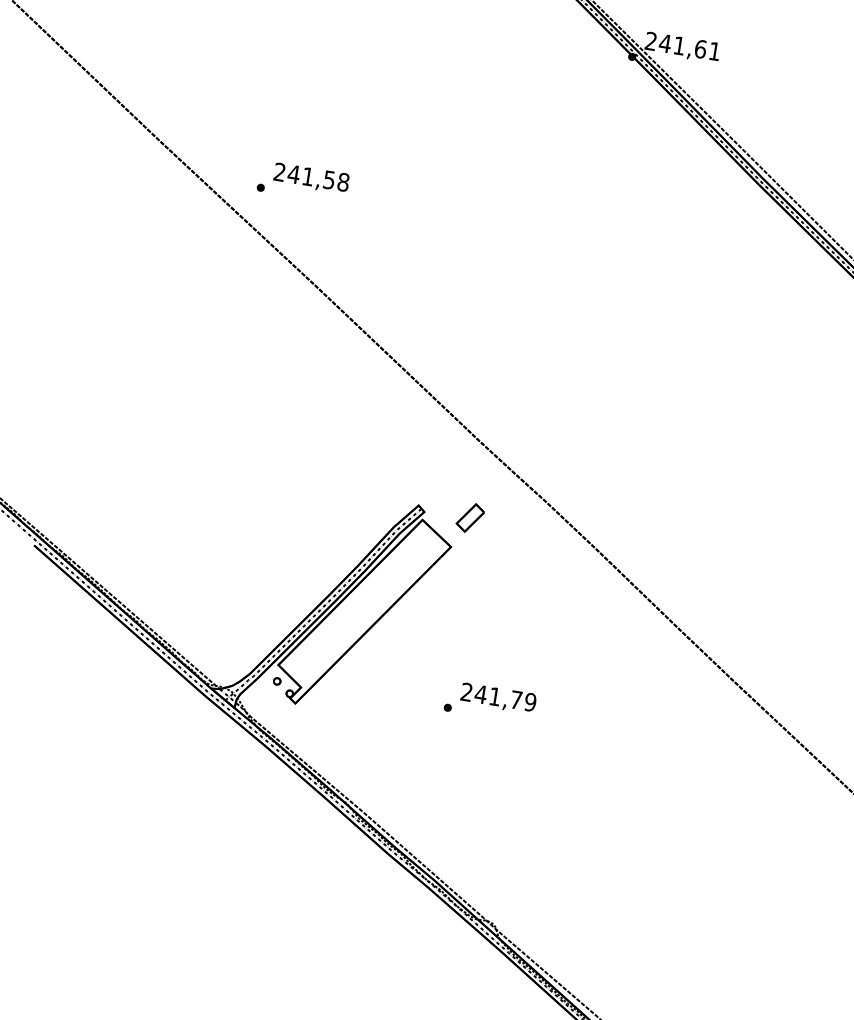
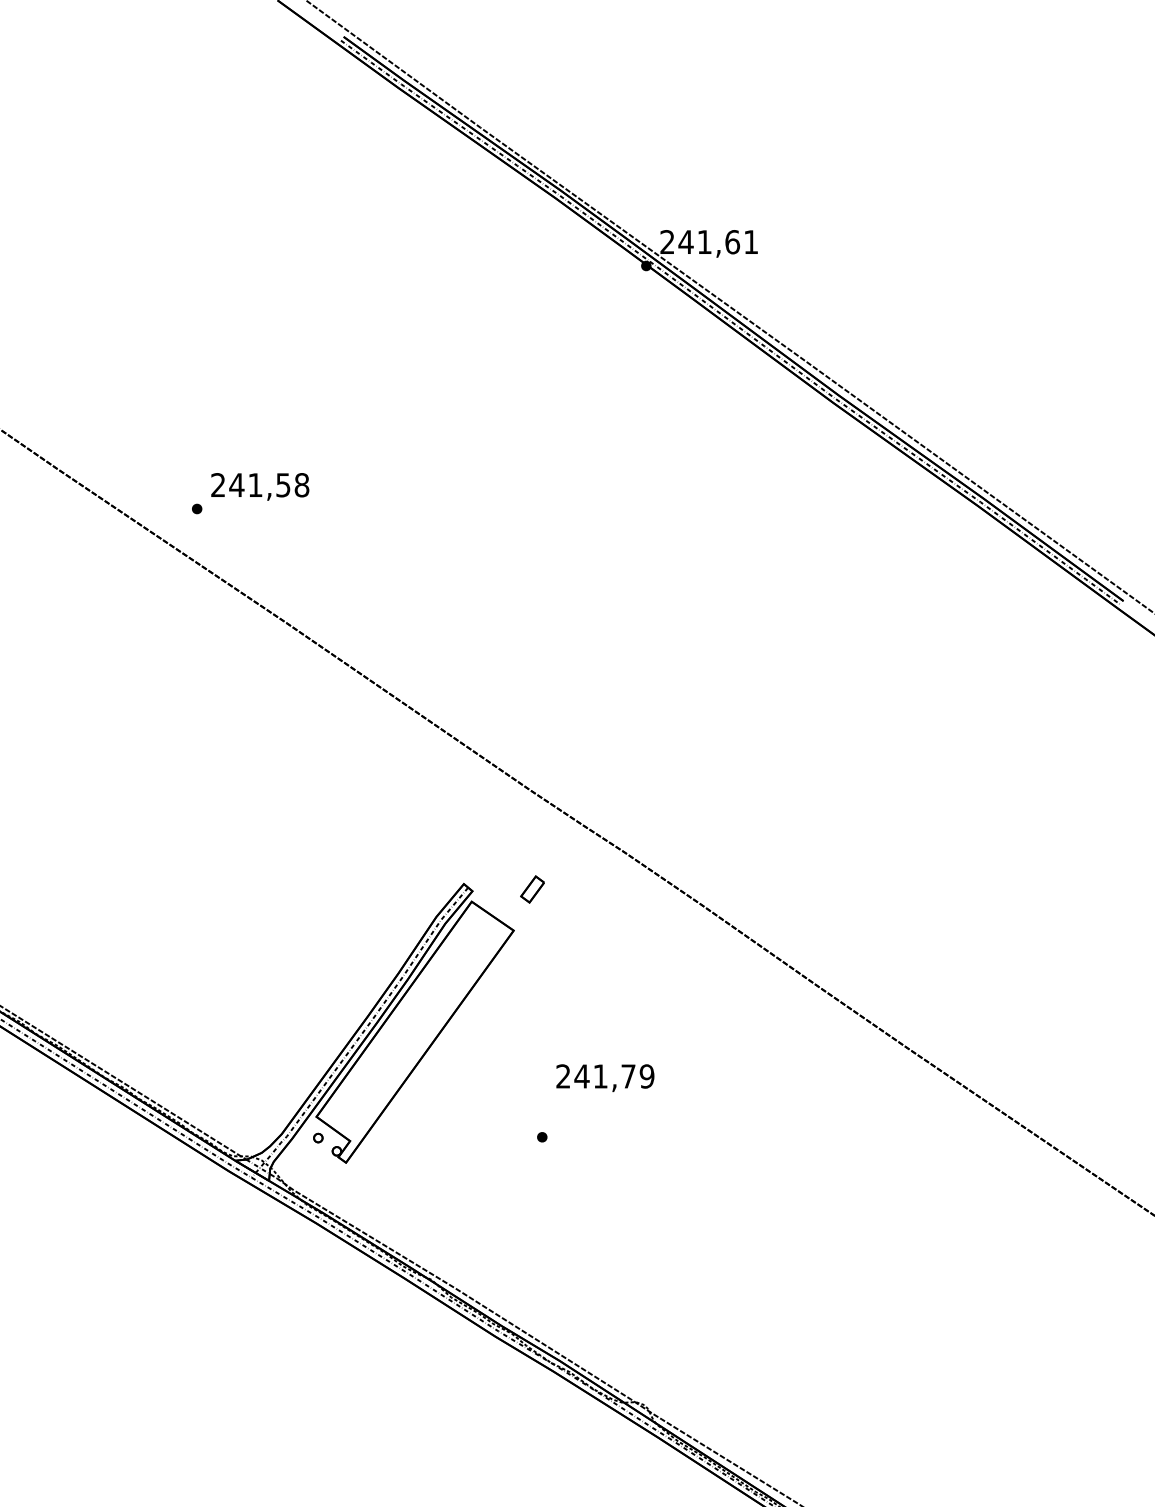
part: (470, 517) -> (532, 889), size x0.7
text: (498, 698) -> (605, 1078), moved

